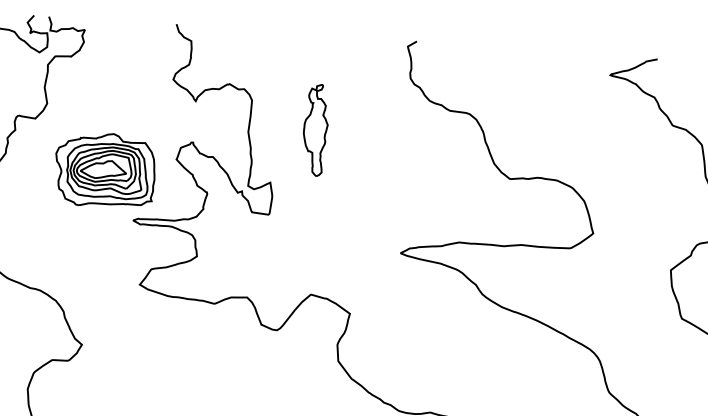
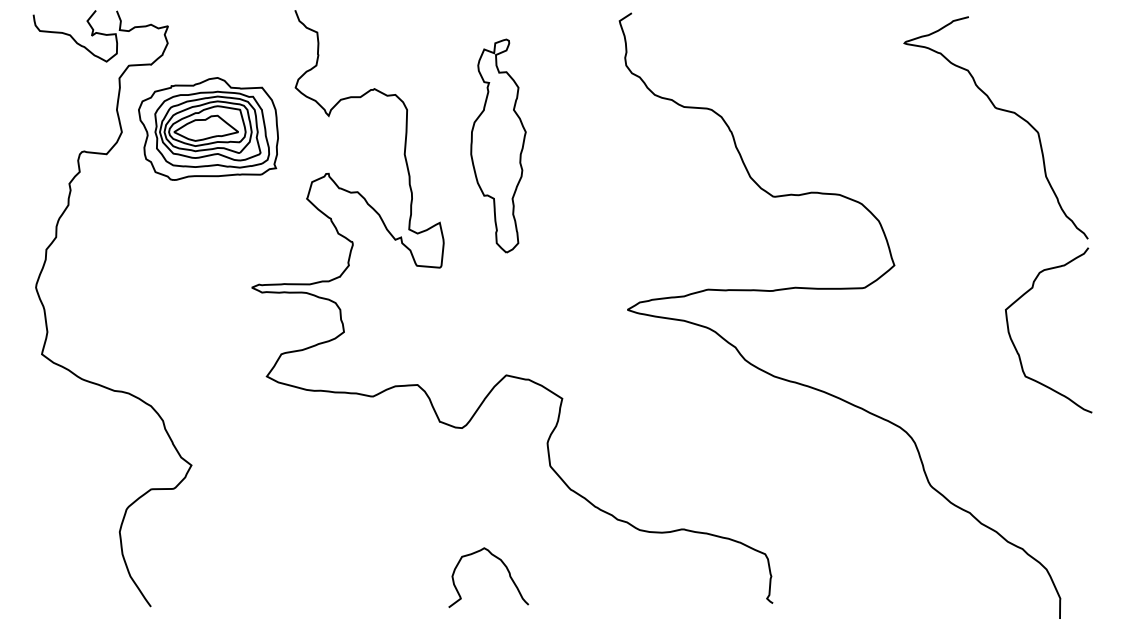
part: (315, 129) -> (498, 145), size x1.67
part: (105, 169) -> (208, 128), moved

